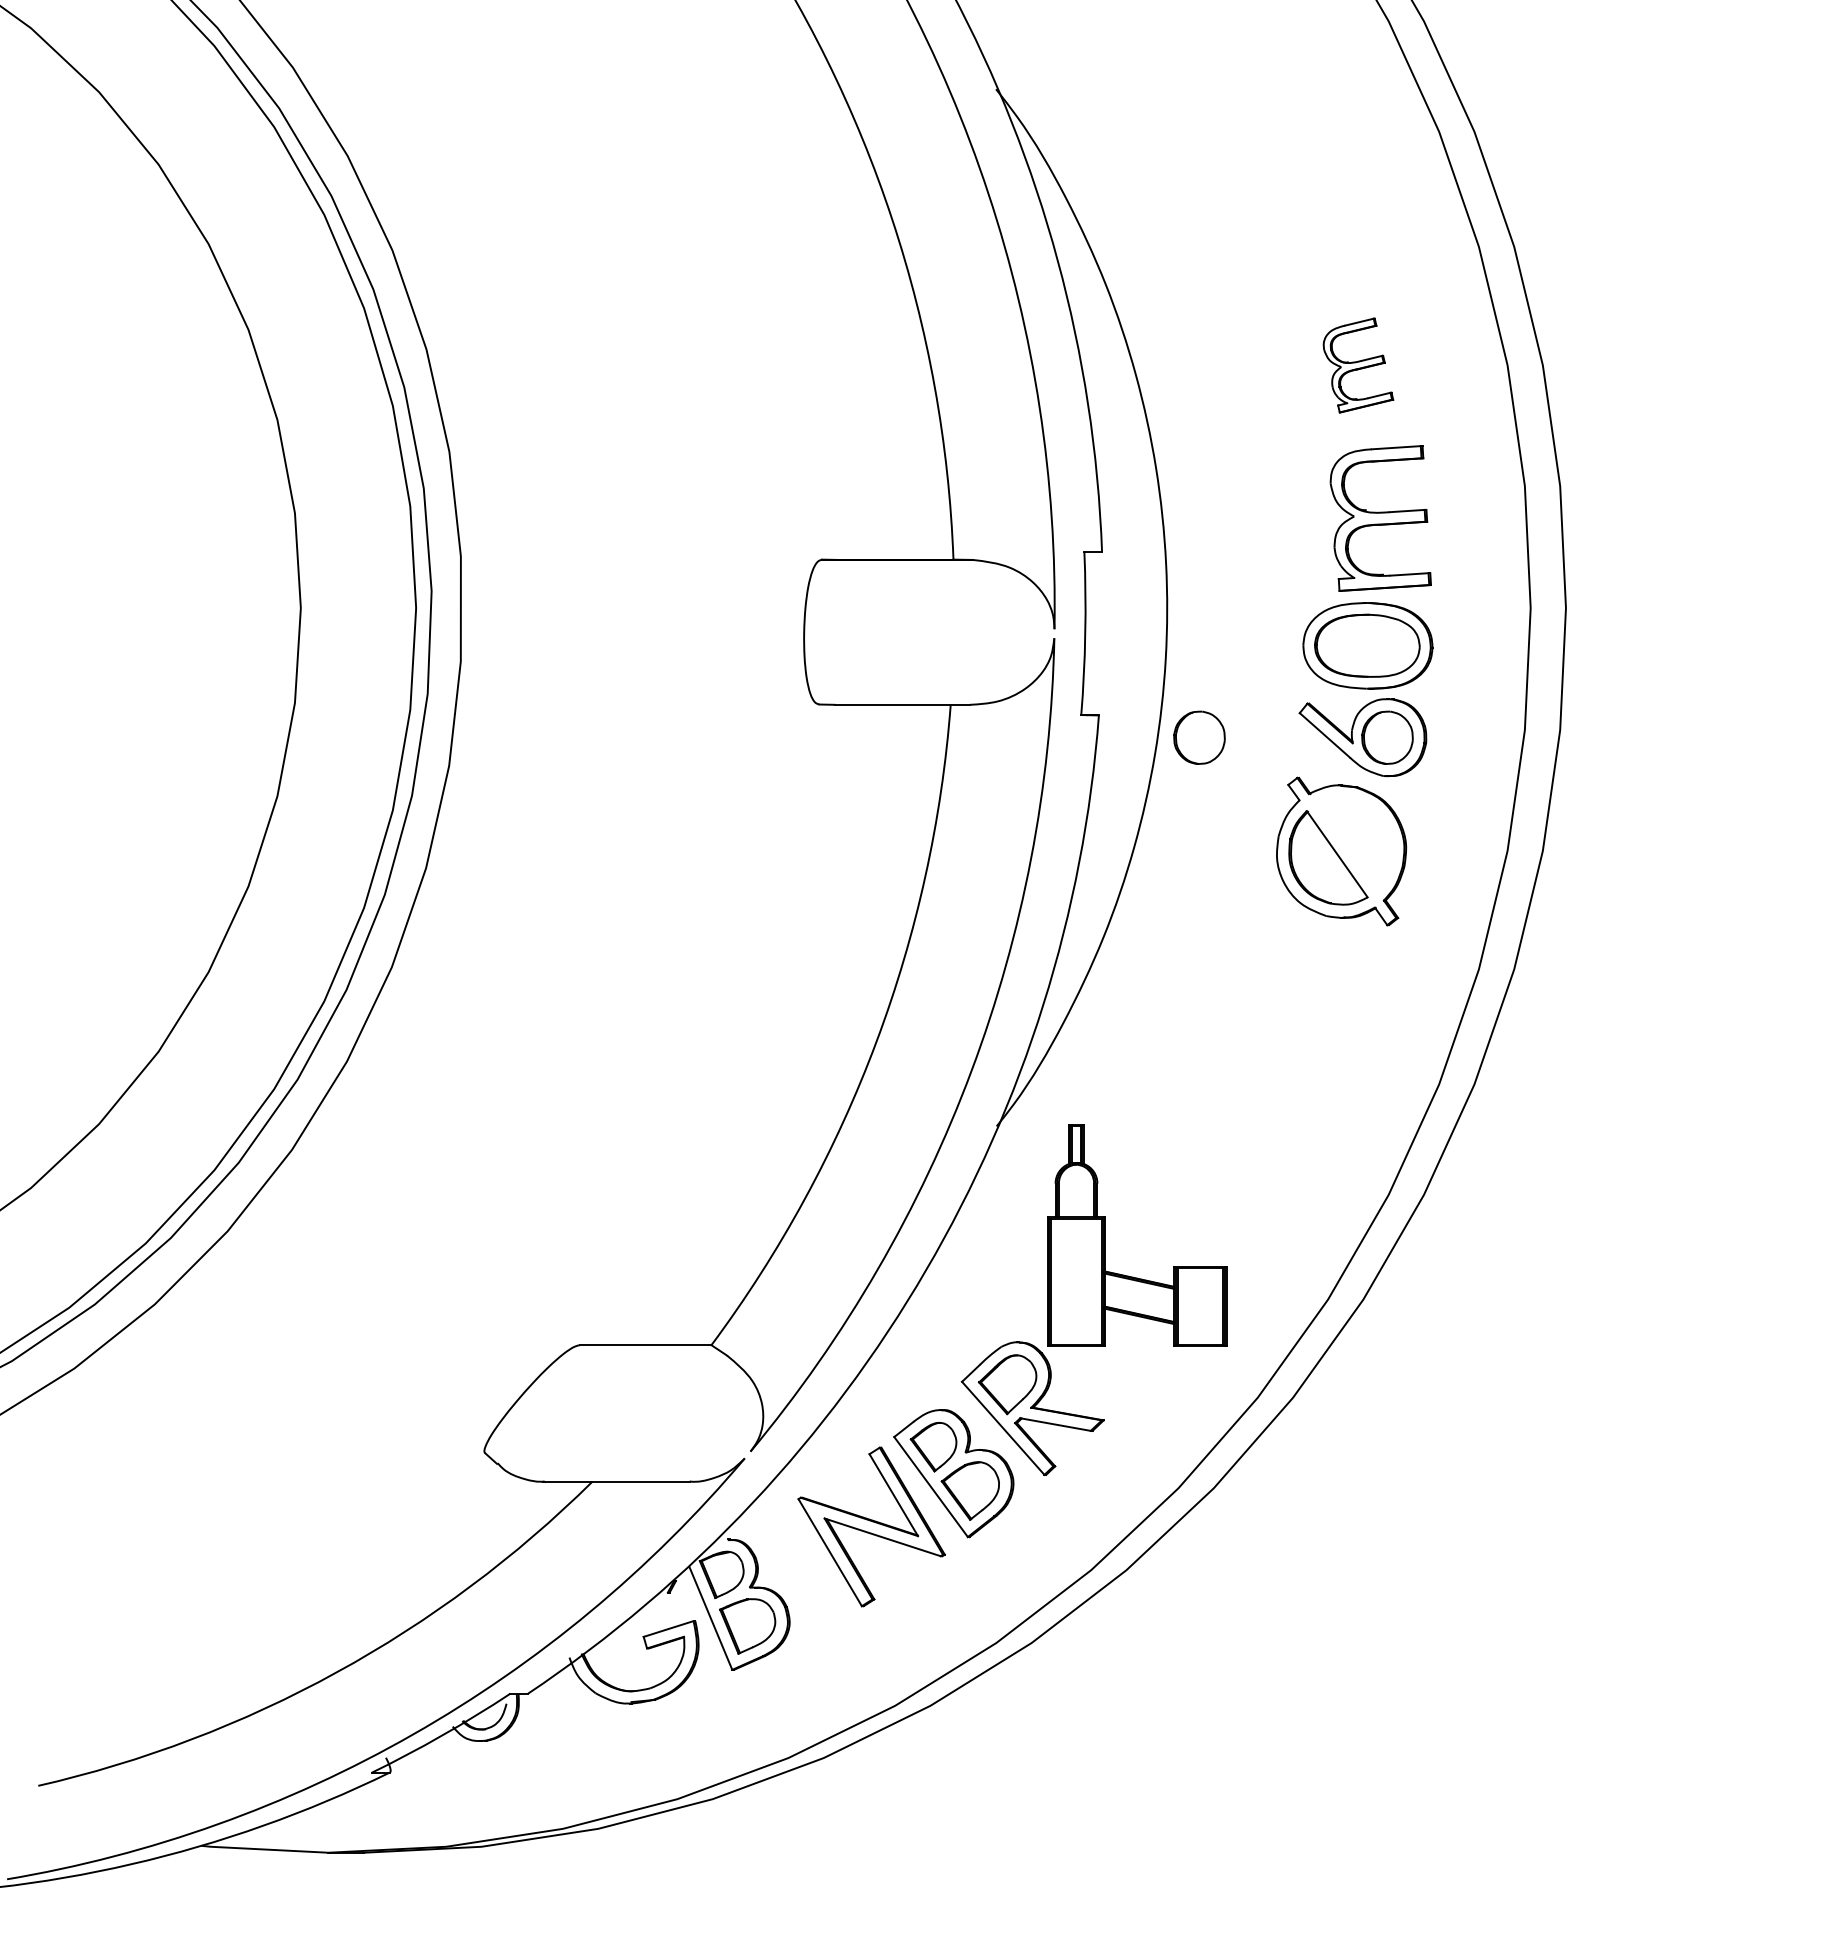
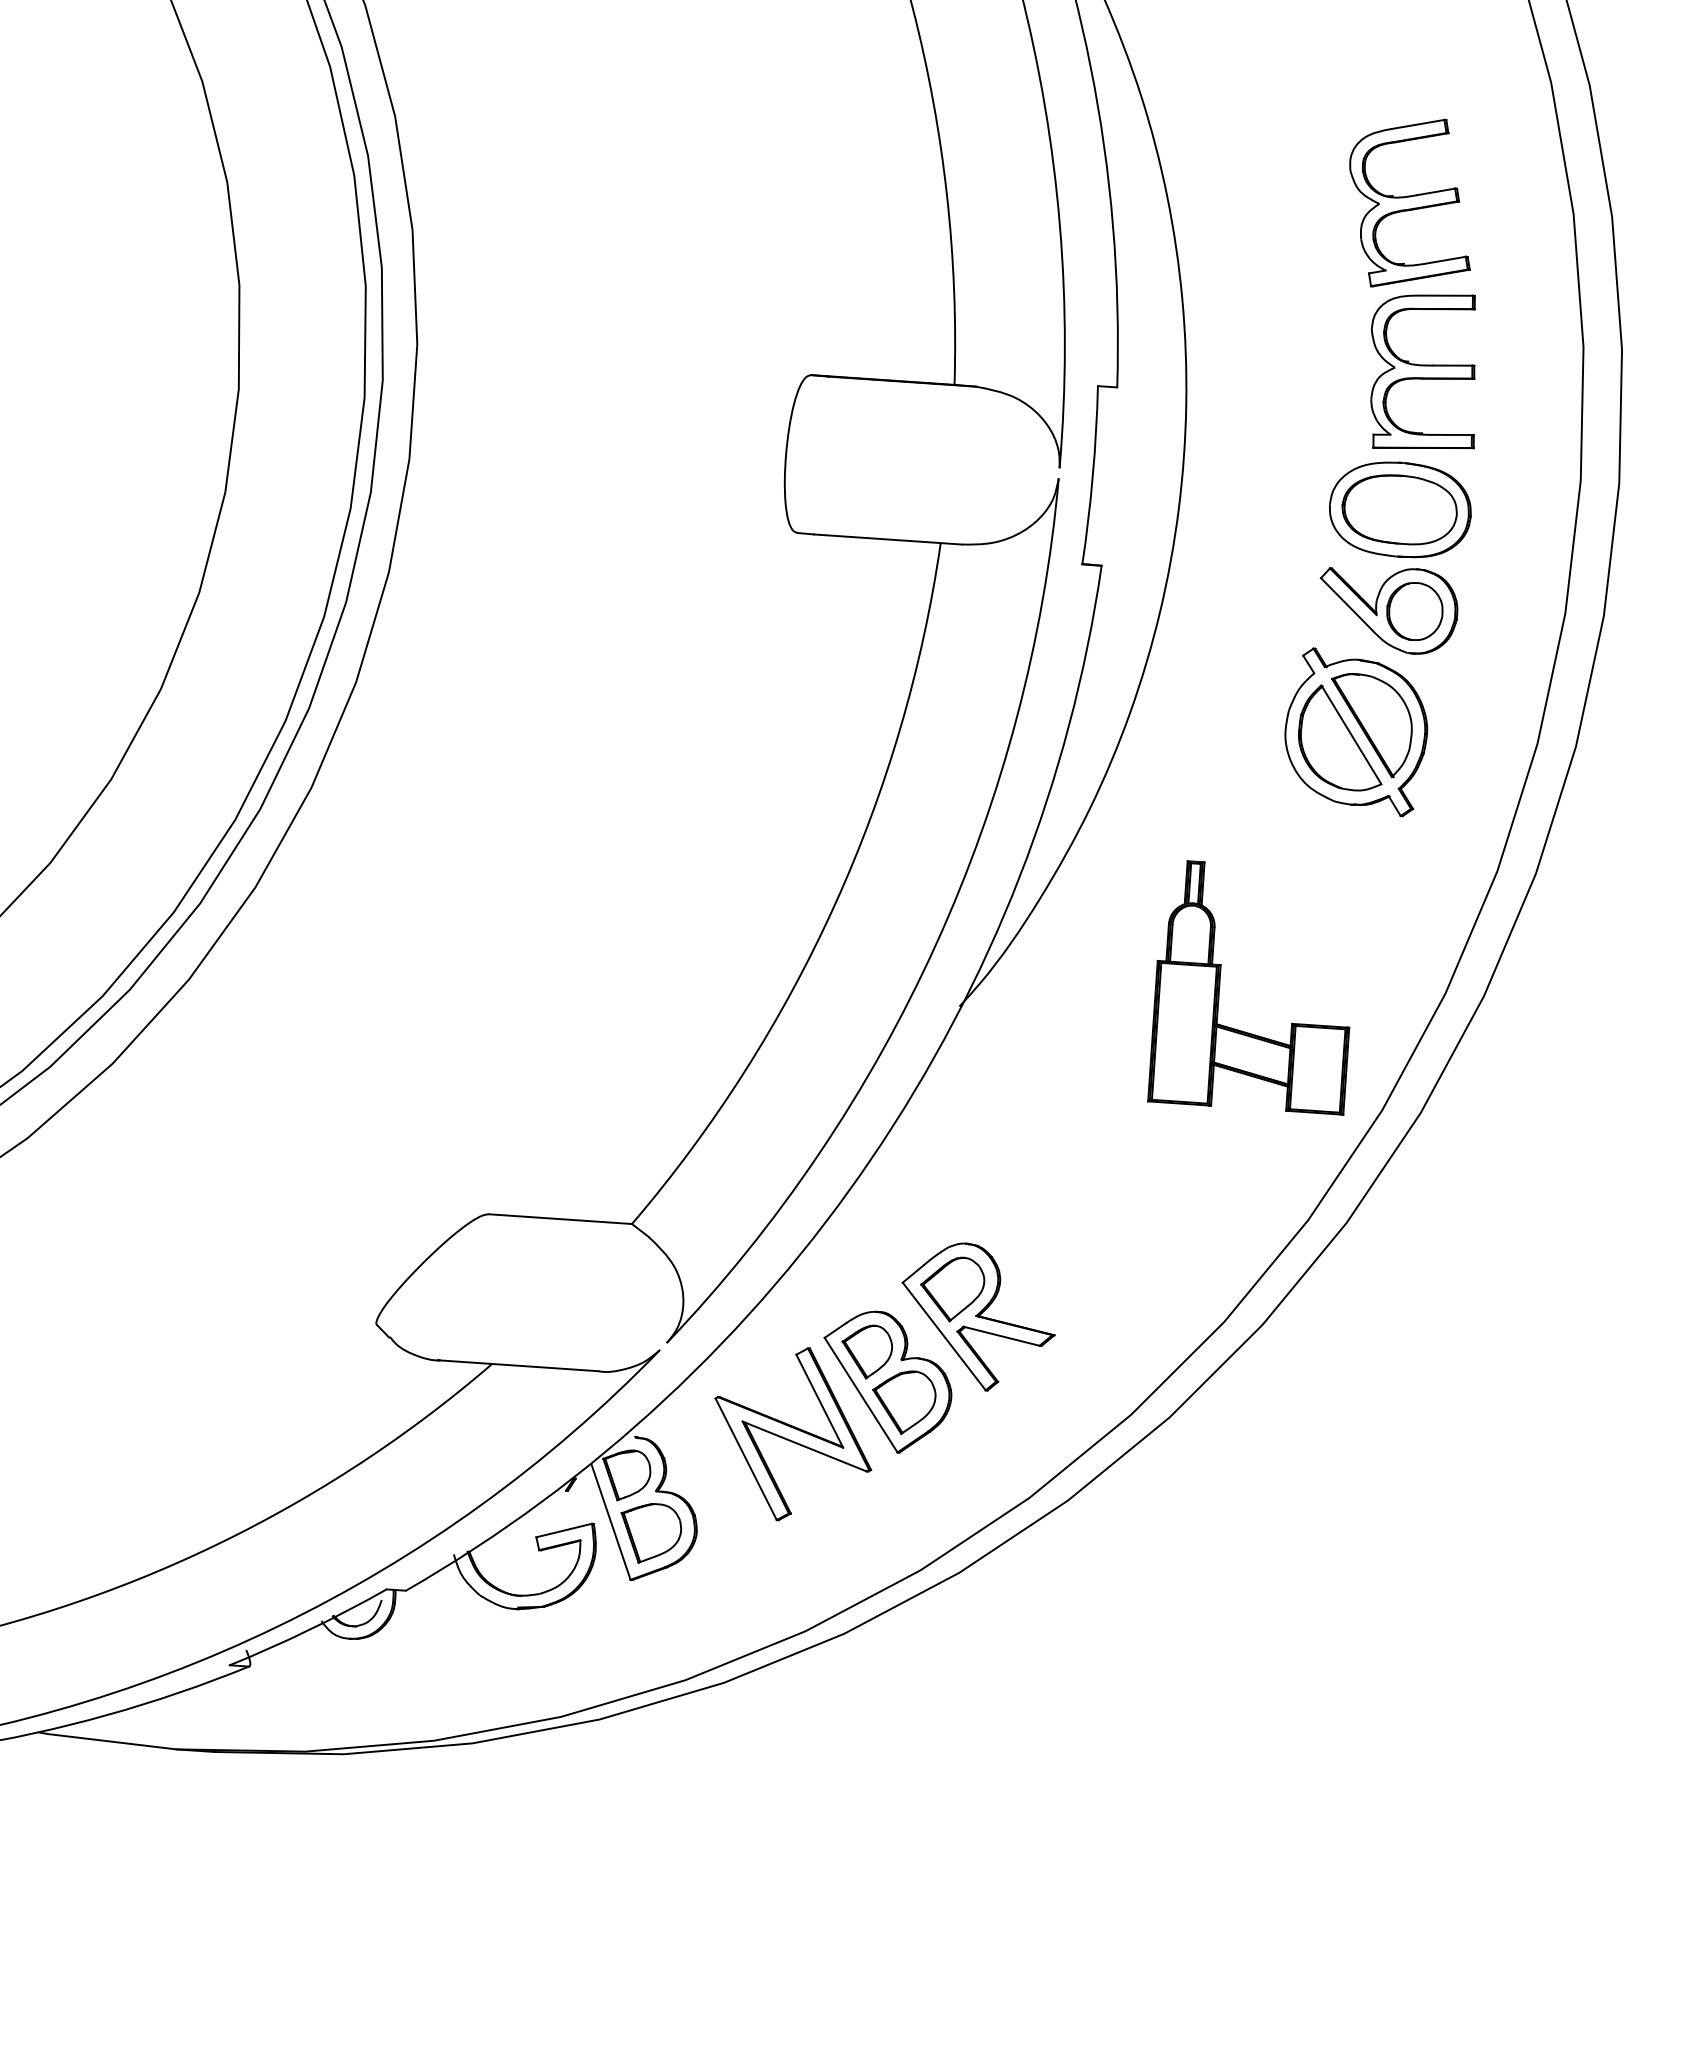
part: (1358, 365) -> (1410, 203), size x1.67
part: (1199, 737) -> (1209, 597), removed
part: (1354, 844) -> (1370, 725), added
part: (1105, 1235) -> (1219, 984), moved

